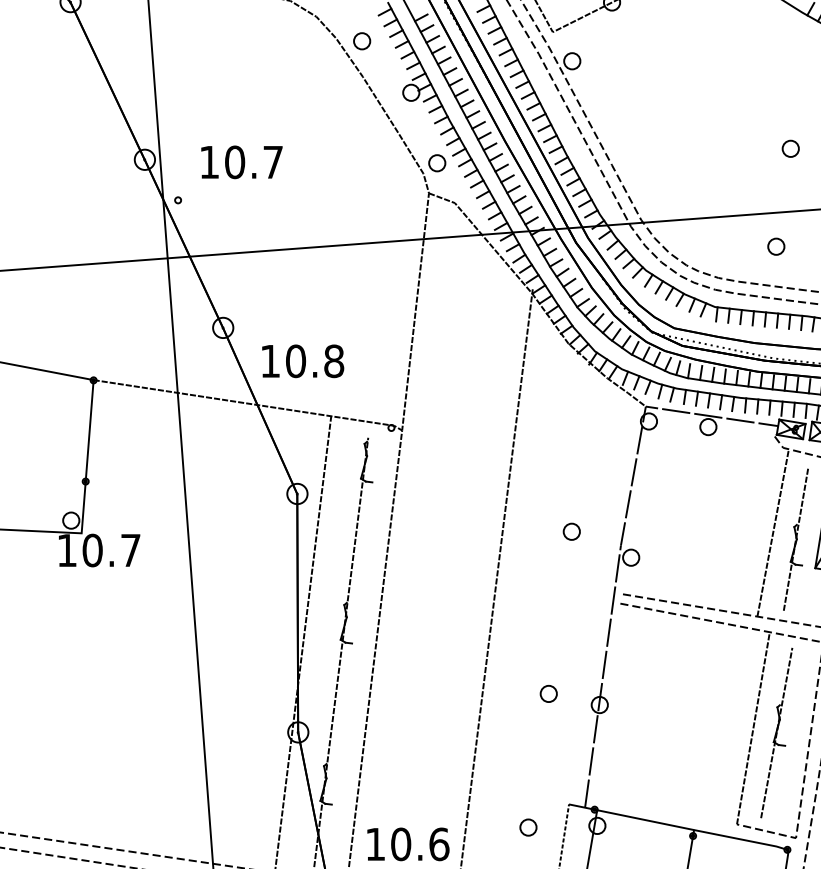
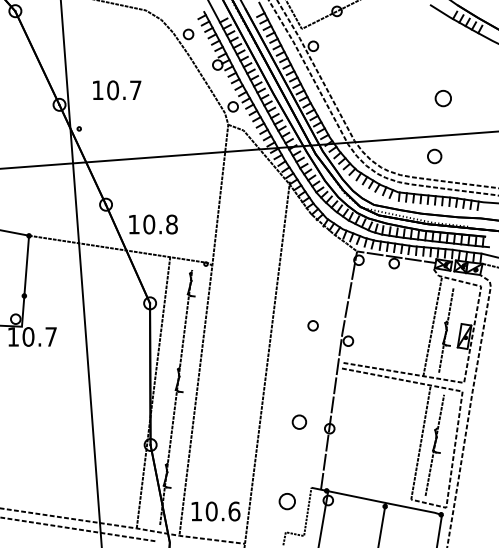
part: (789, 147) -> (442, 97), size x1.6
text: (242, 162) -> (117, 90), moved
part: (776, 246) -> (434, 156), size x1.4
part: (548, 692) -> (299, 421), size x1.4
part: (528, 827) -> (287, 501), size x1.6

